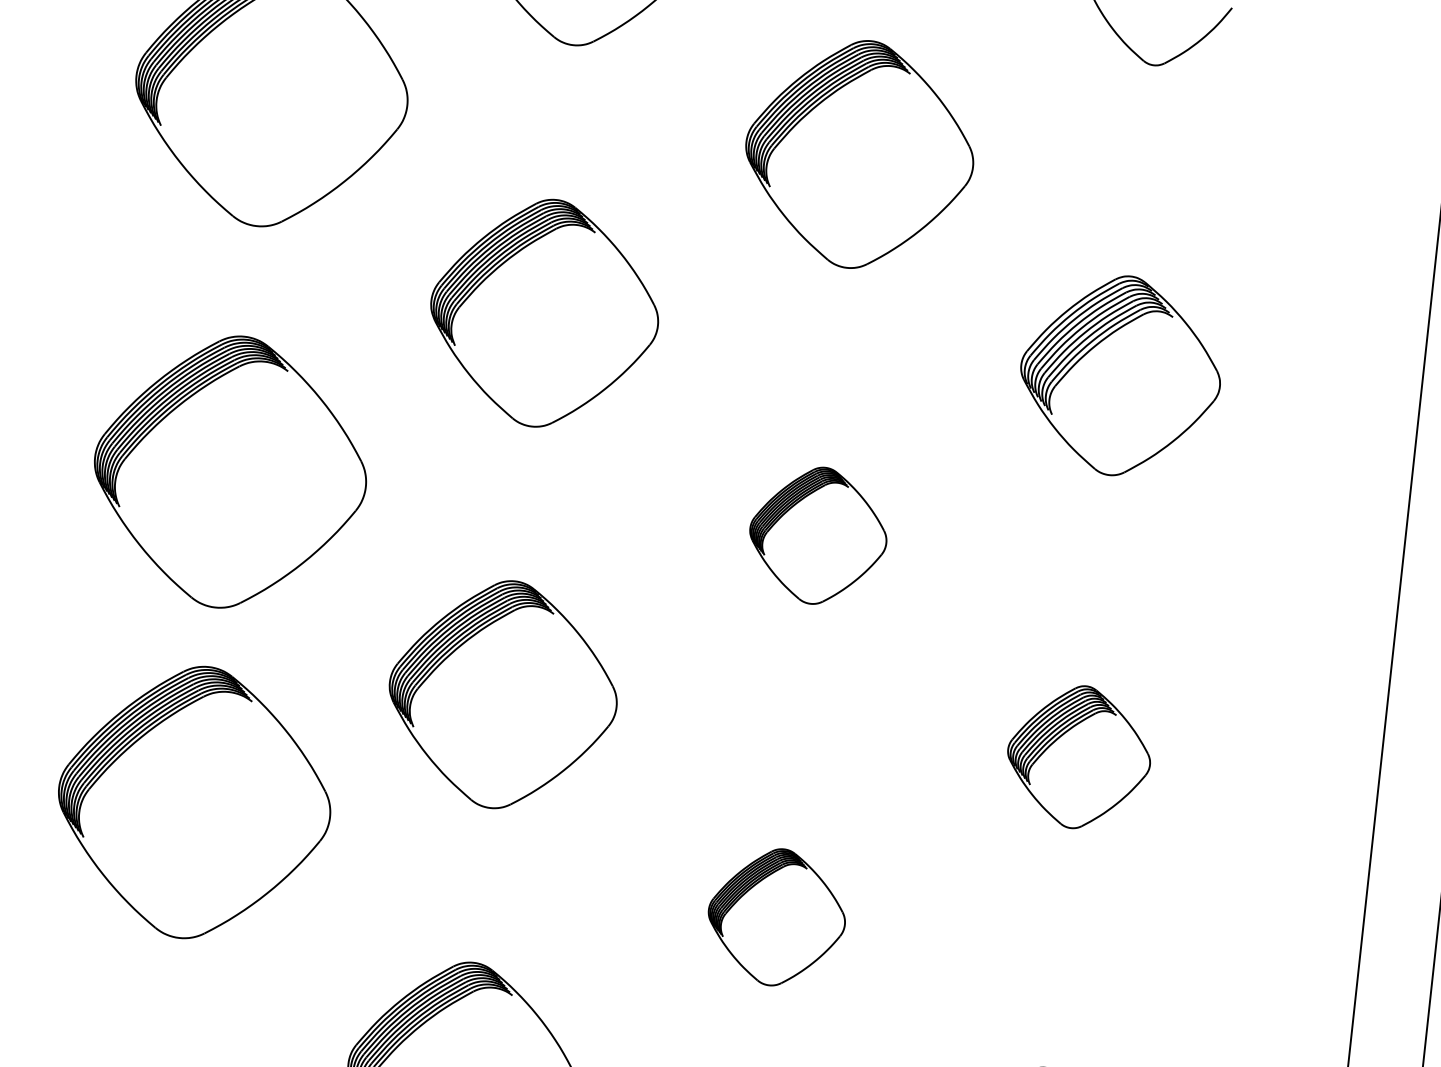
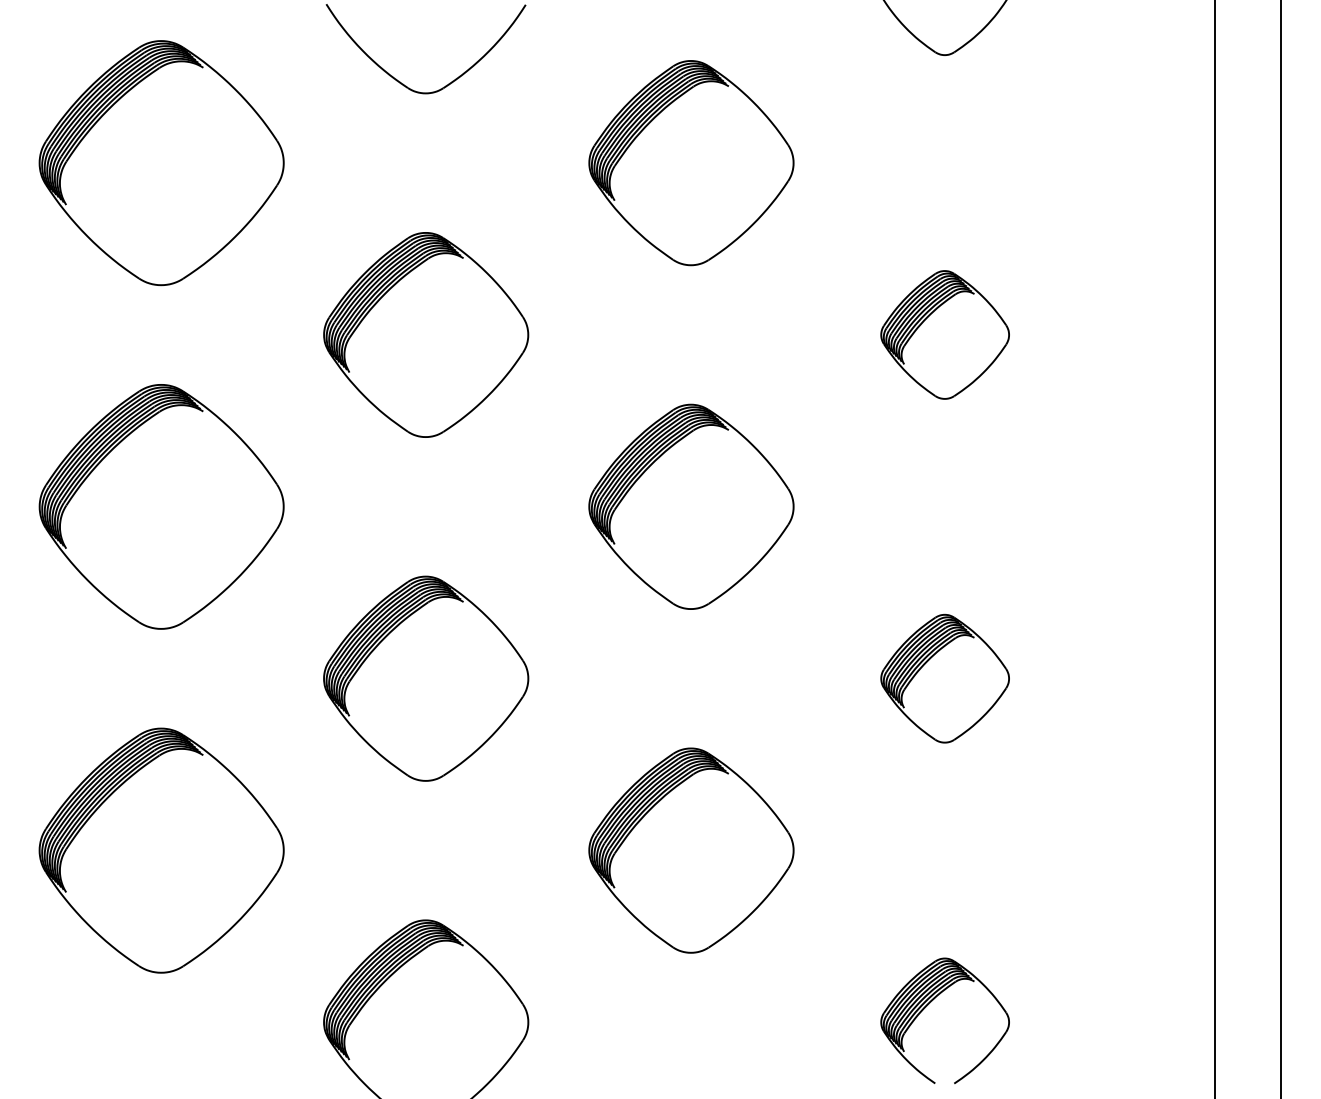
part: (1119, 375) -> (944, 334), size x0.71
part: (818, 535) -> (691, 506), size x1.67
part: (194, 802) -> (161, 850), moved
part: (776, 917) -> (691, 850), size x1.67

